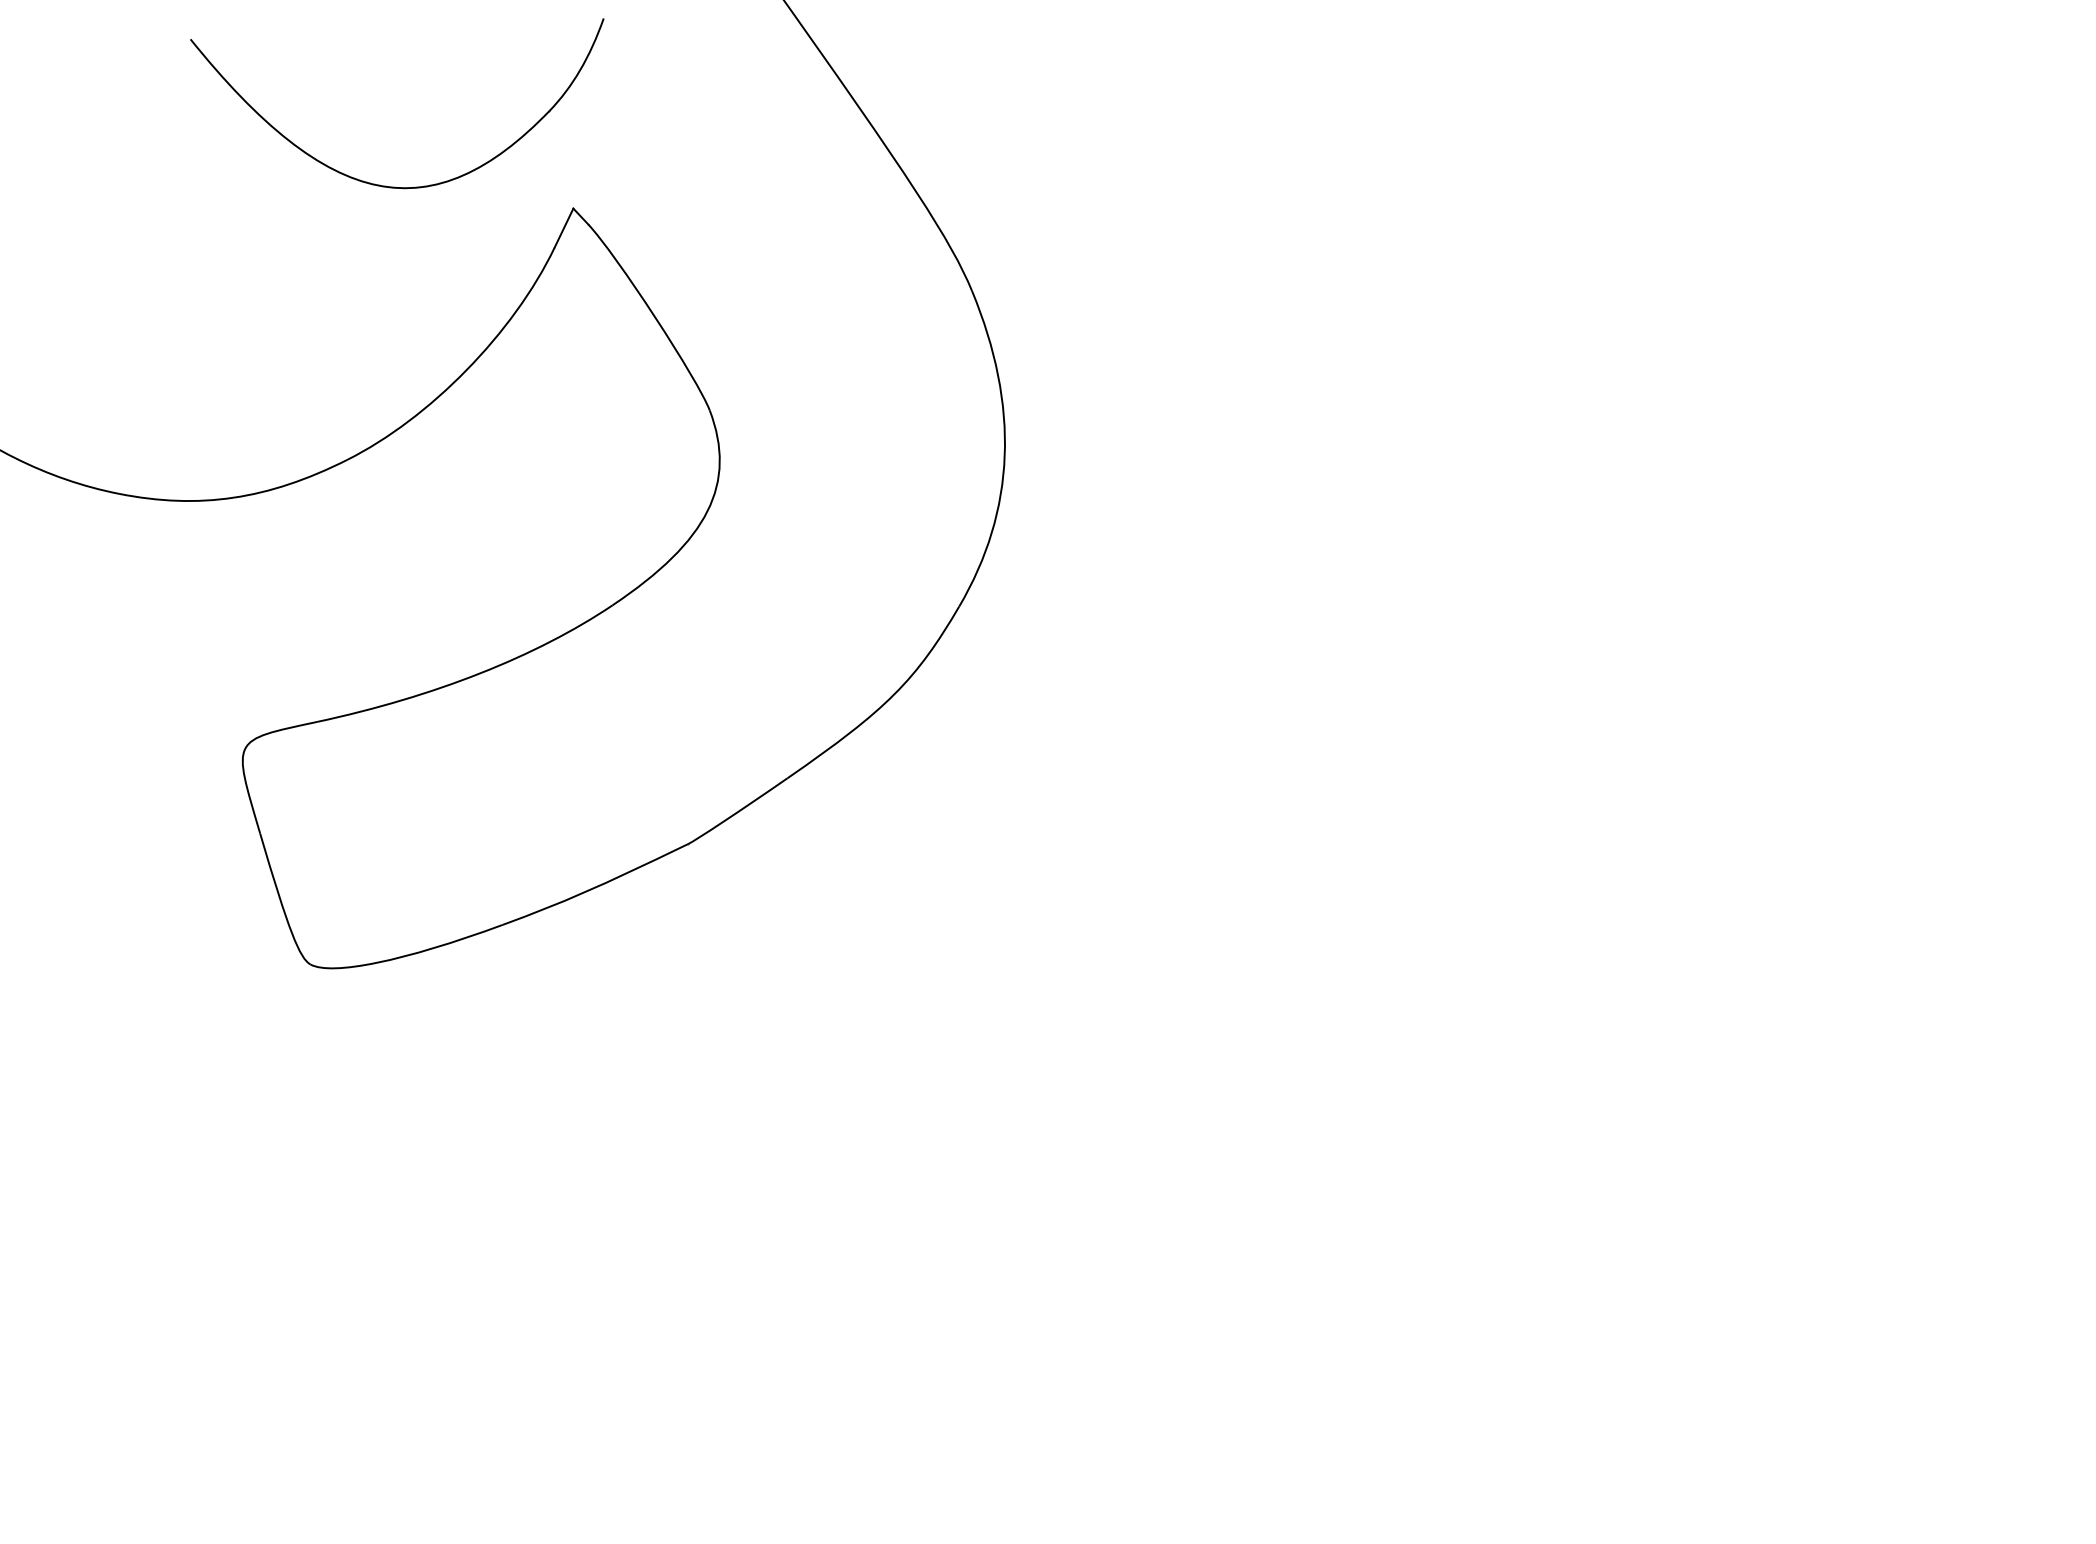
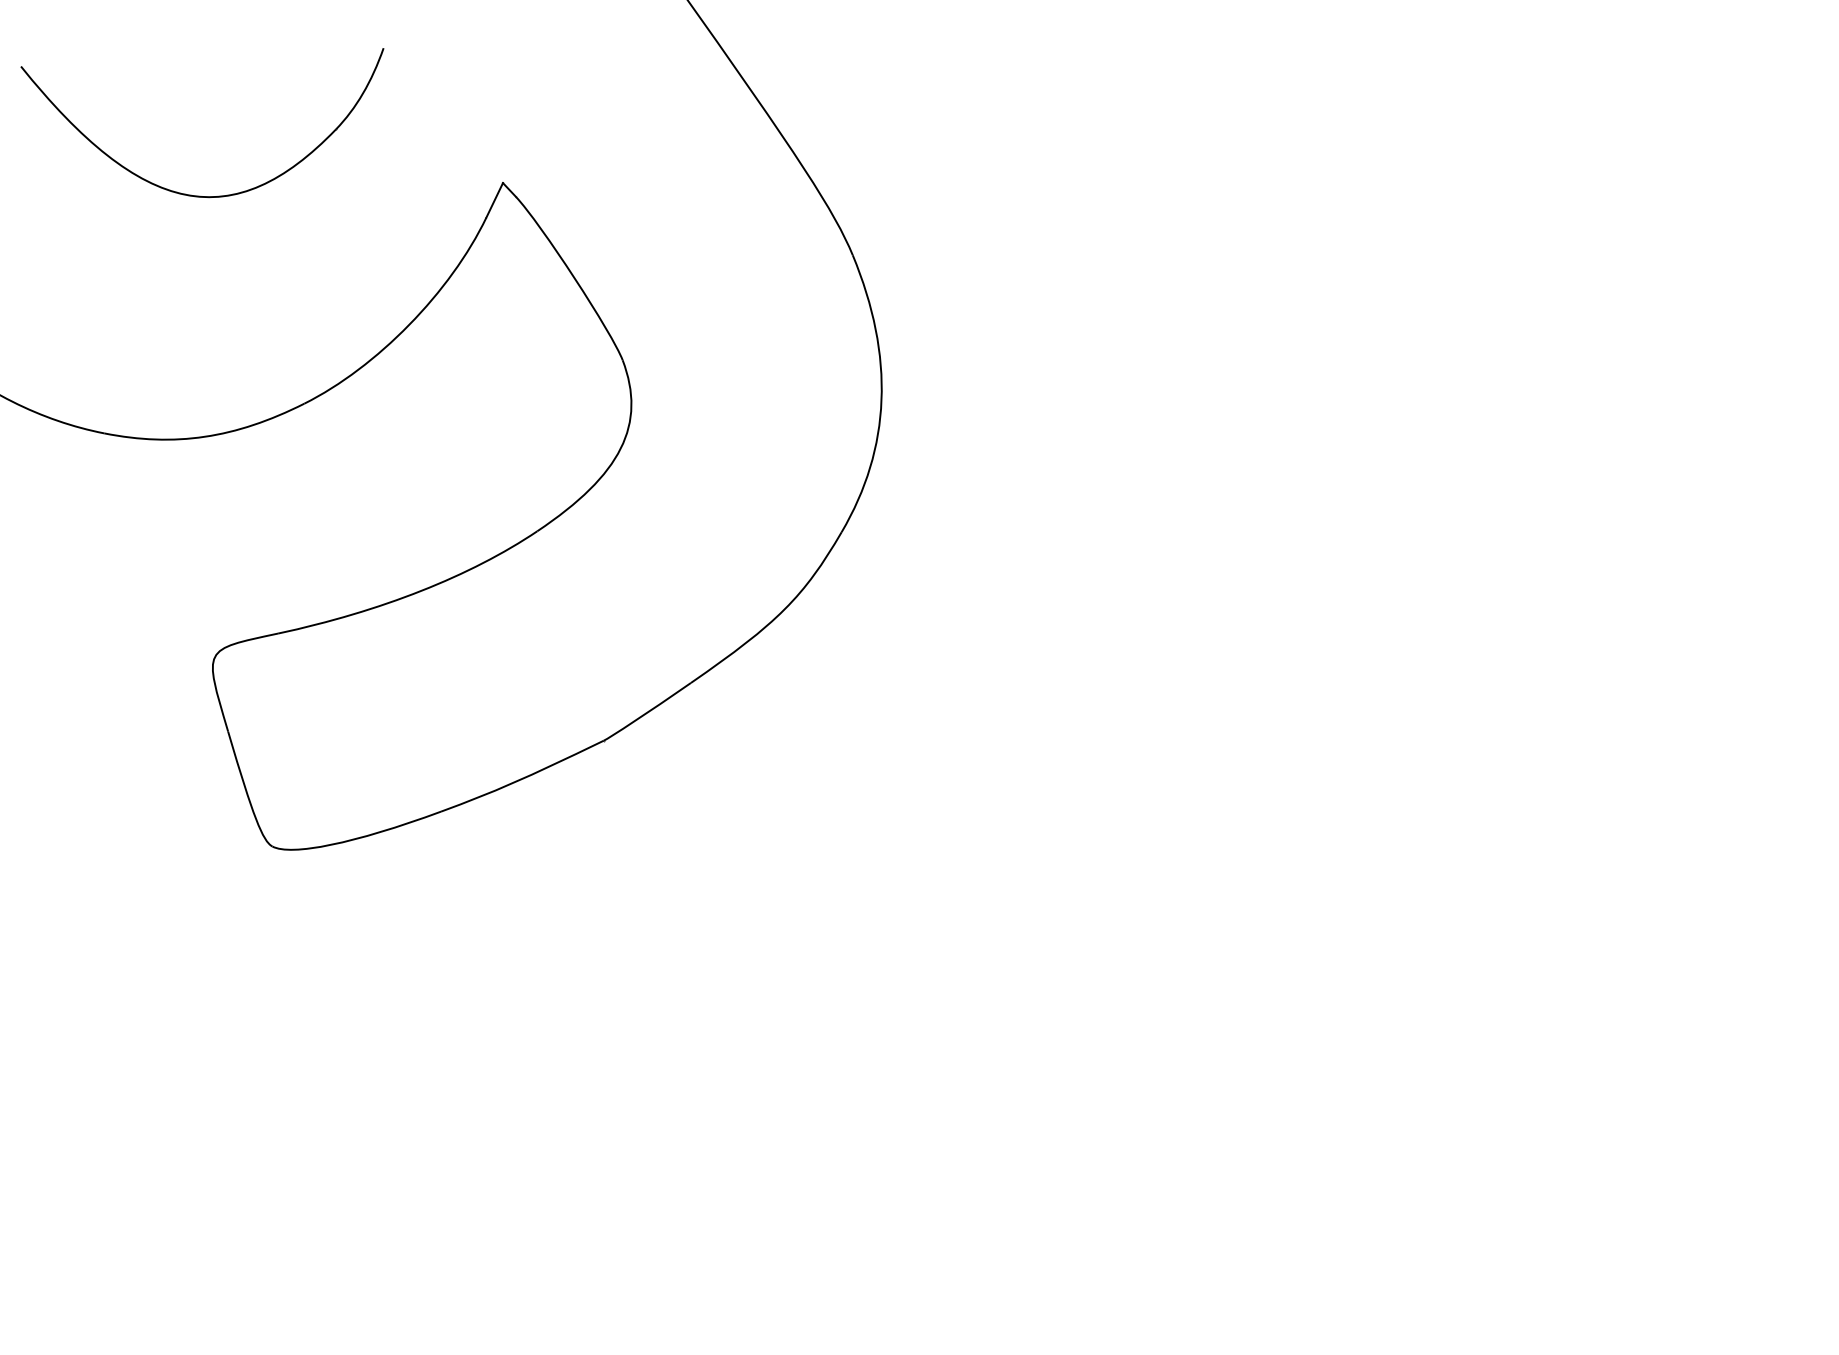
part: (384, 185) -> (191, 194), moved

